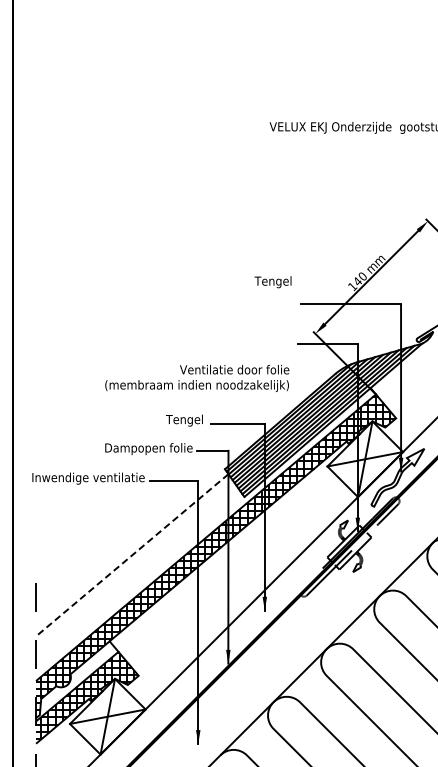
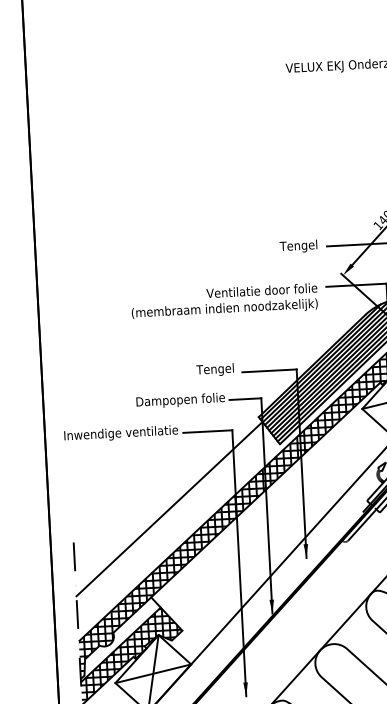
text: (272, 282) -> (298, 246), moved
text: (197, 378) -> (224, 301), moved
line: (132, 555) -> (169, 509), dashed -> solid

